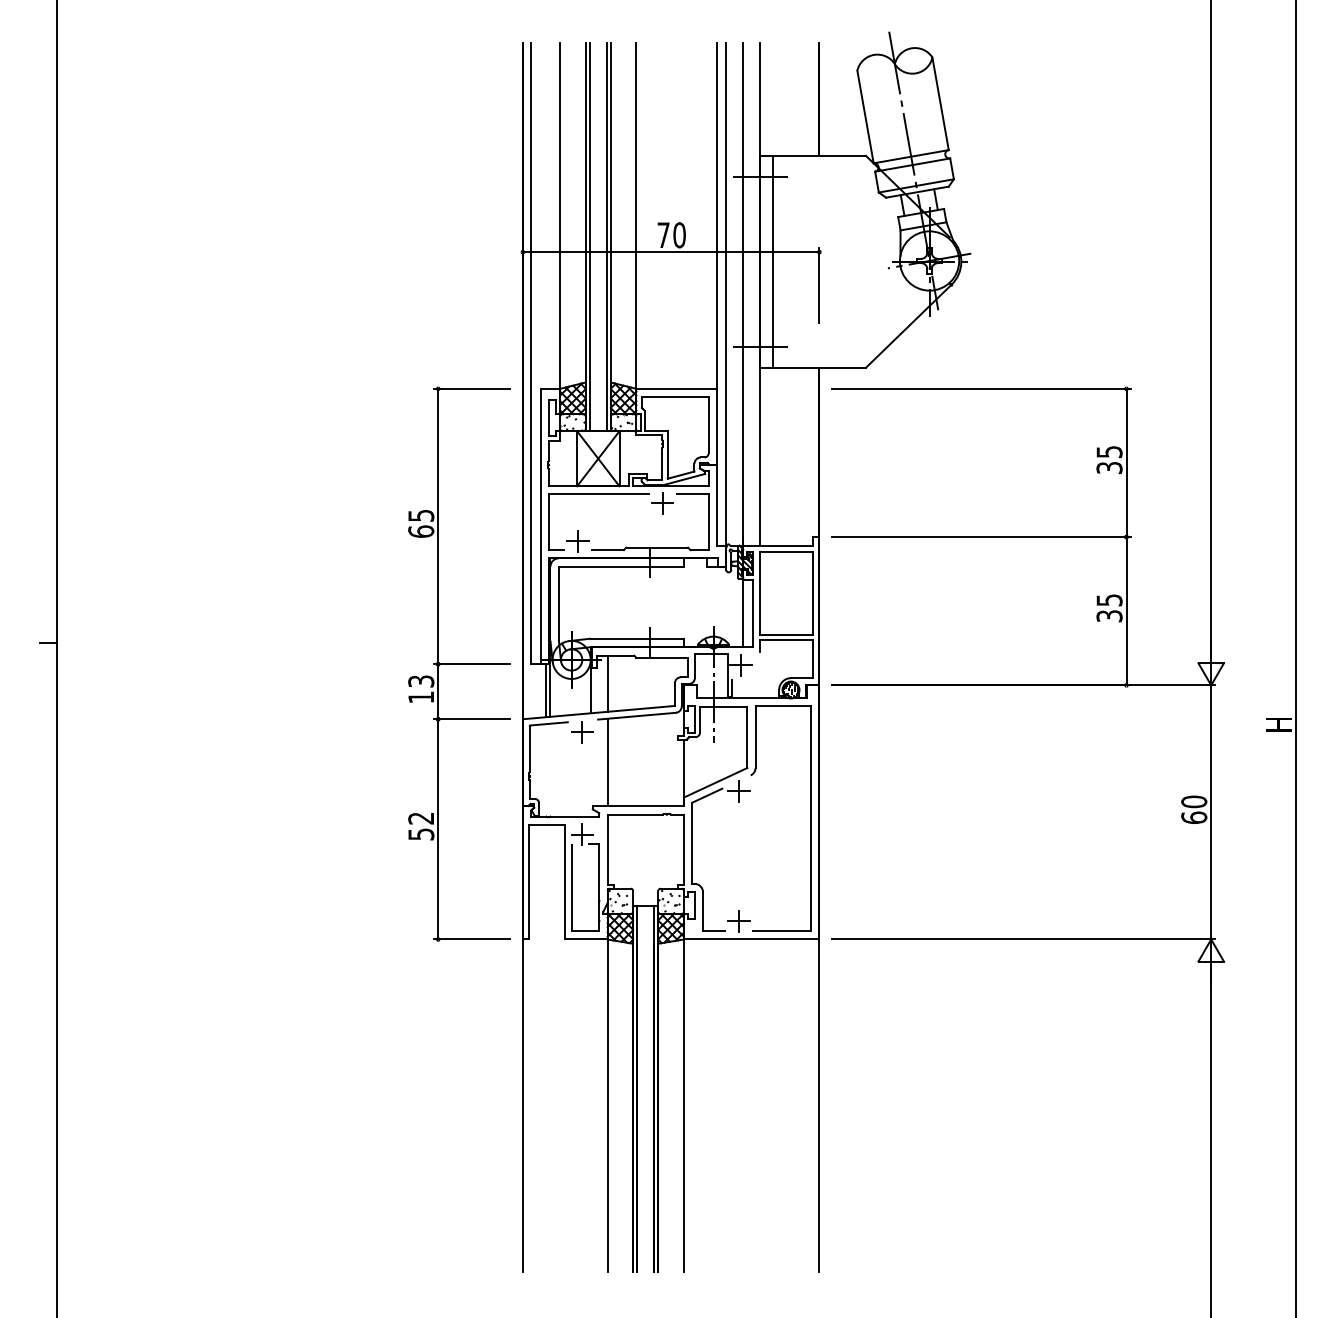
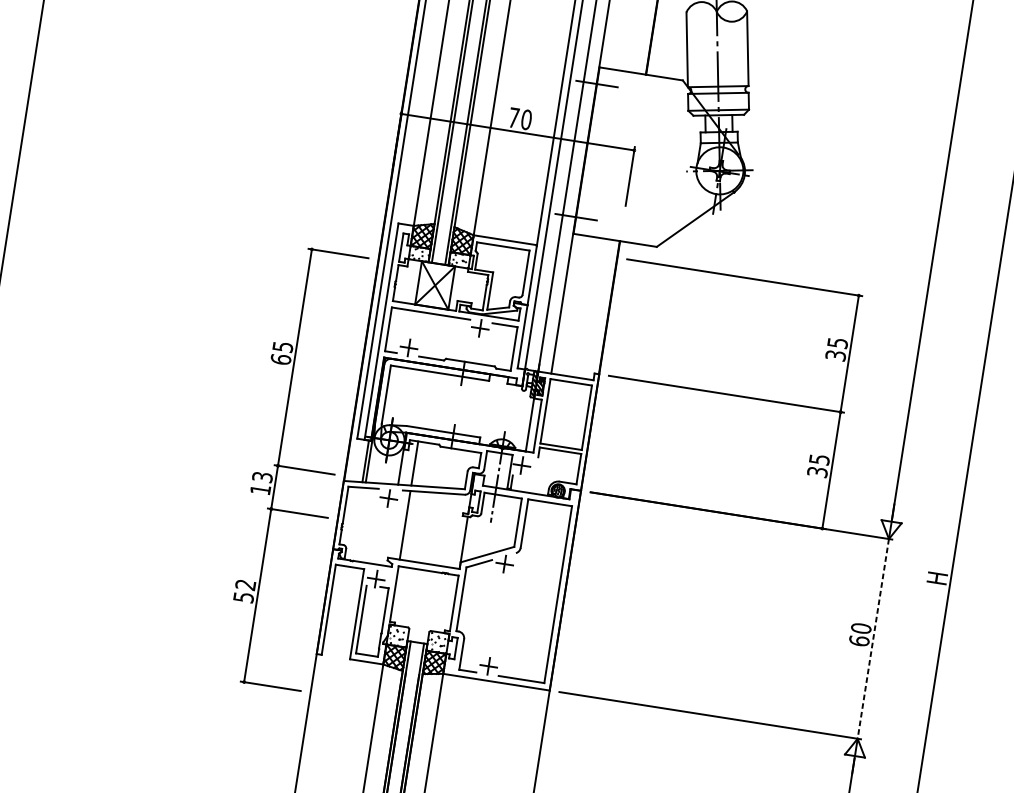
line: (772, 261) -> (596, 151), removed
part: (459, 663) -> (294, 467), moved
line: (1211, 812) -> (873, 638), solid -> dashed

